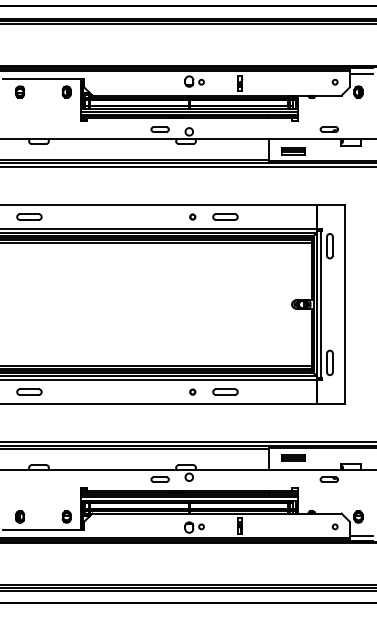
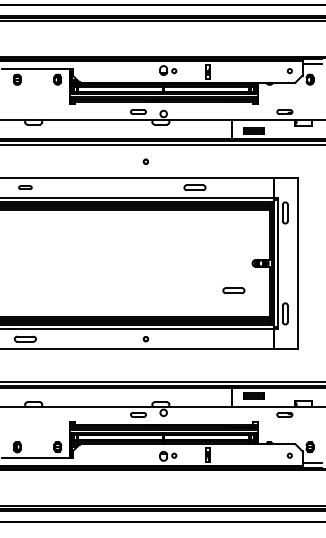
part: (29, 216) -> (25, 187), size x0.6
part: (192, 216) -> (145, 161), moved
part: (192, 391) -> (145, 338), moved
part: (225, 391) -> (233, 290), moved

